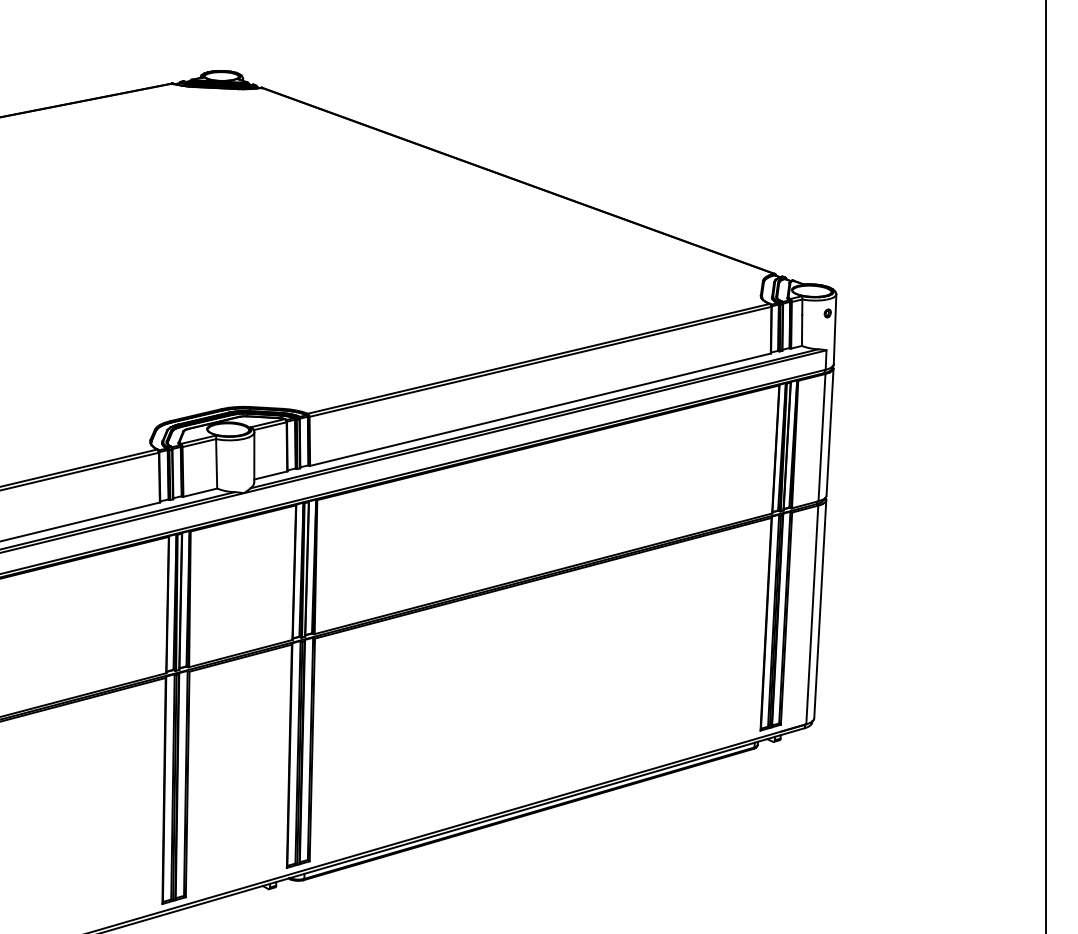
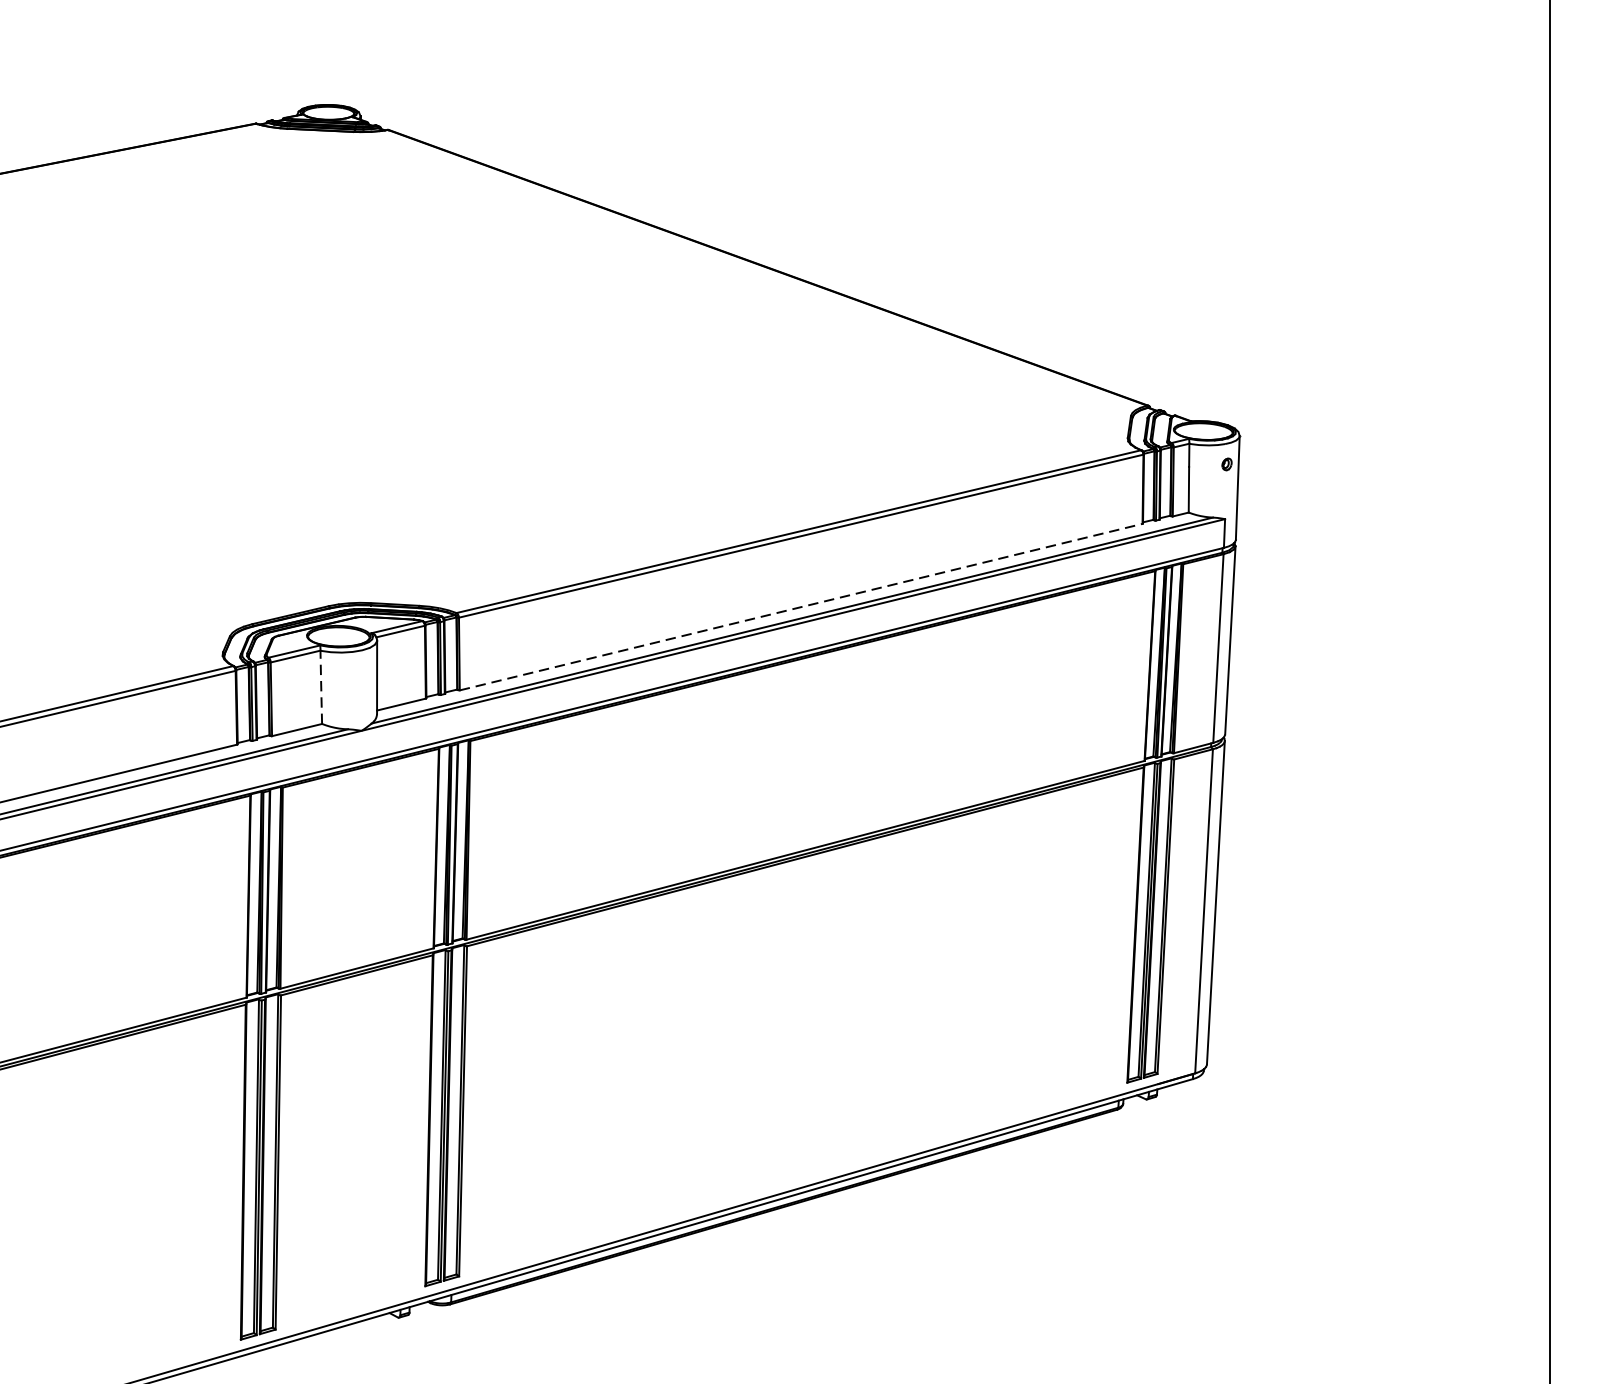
line: (540, 409) -> (801, 606), solid -> dashed
line: (216, 462) -> (321, 685), solid -> dashed

